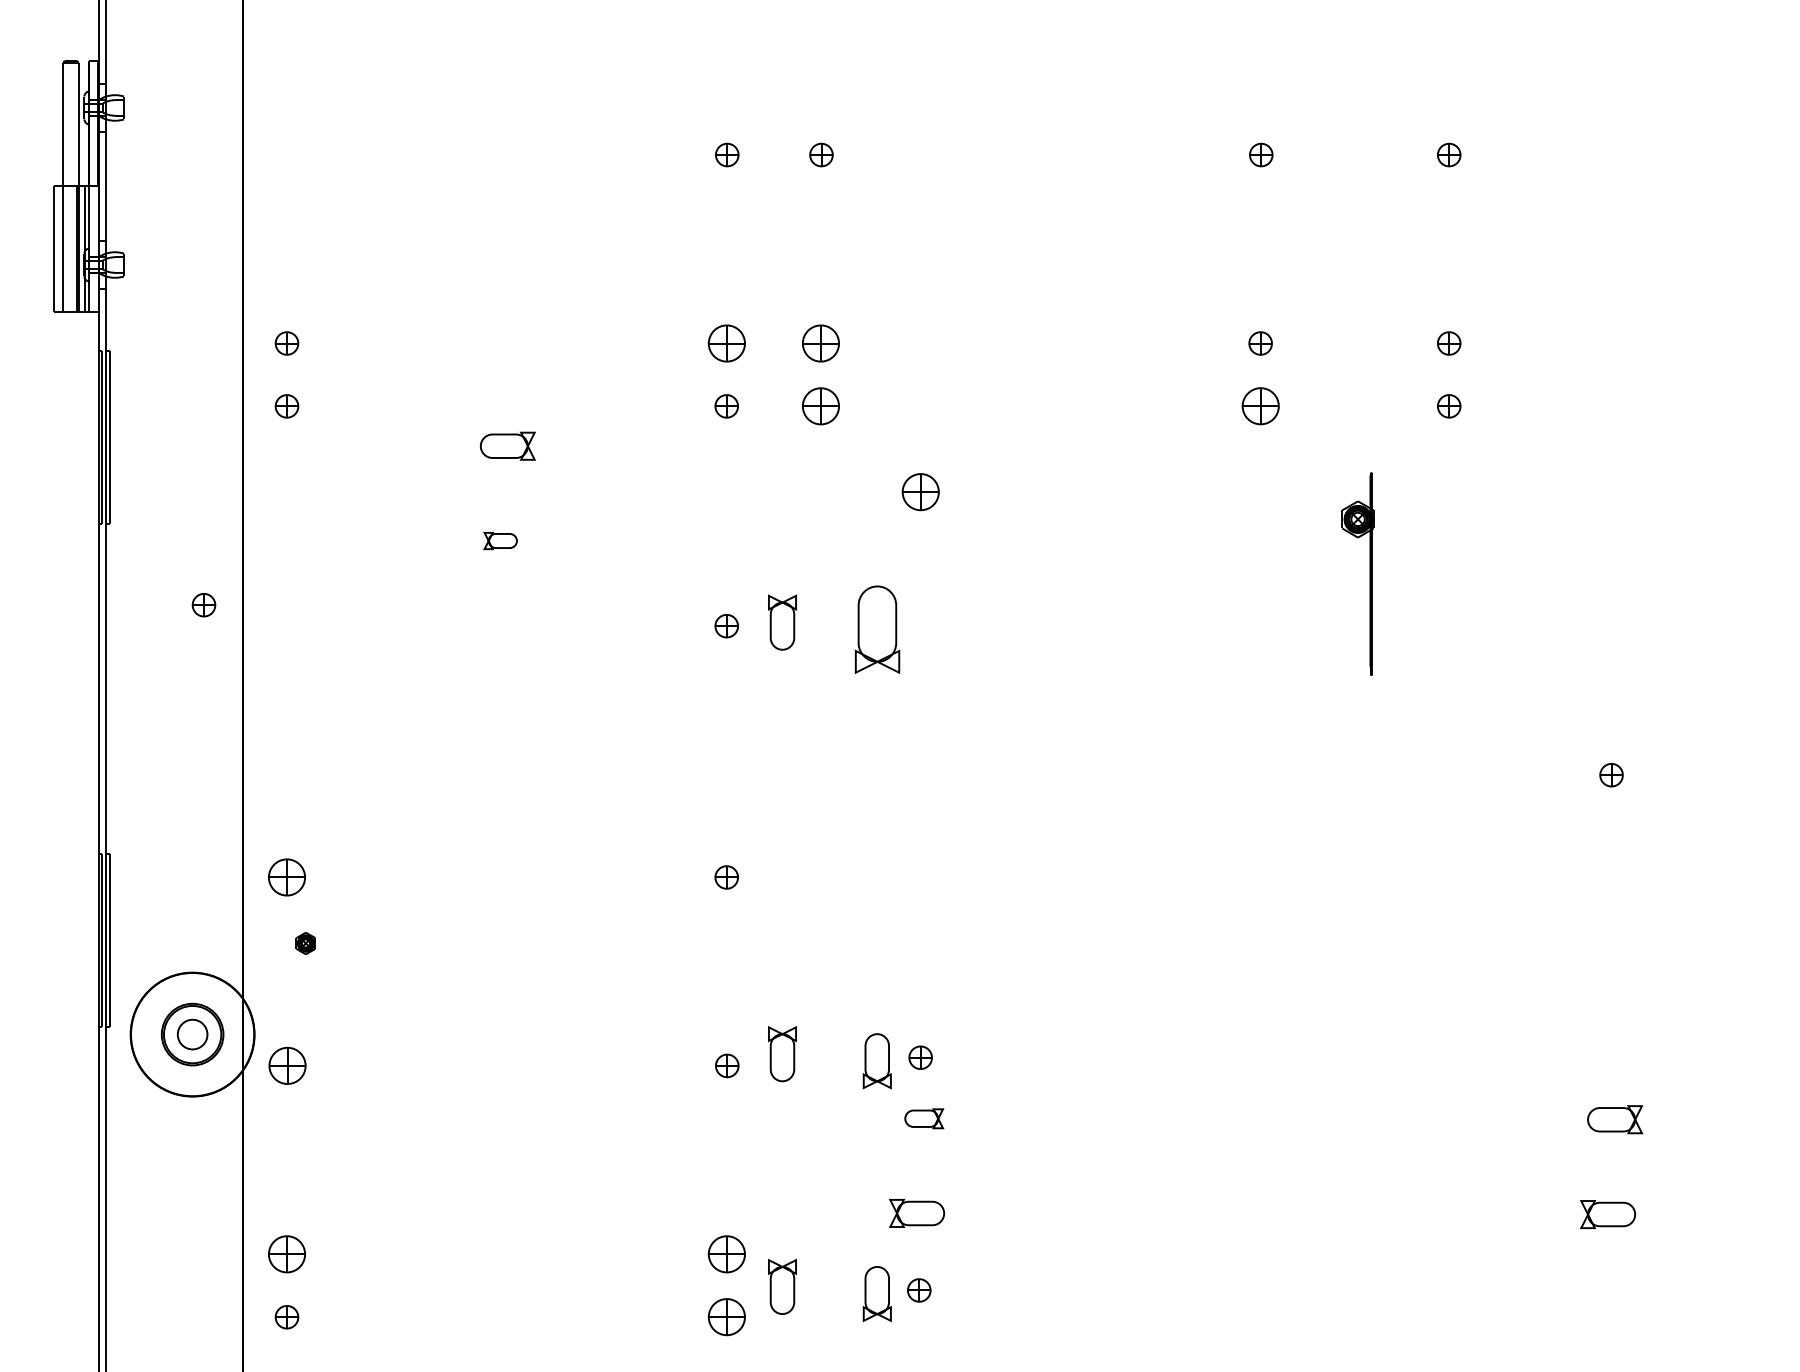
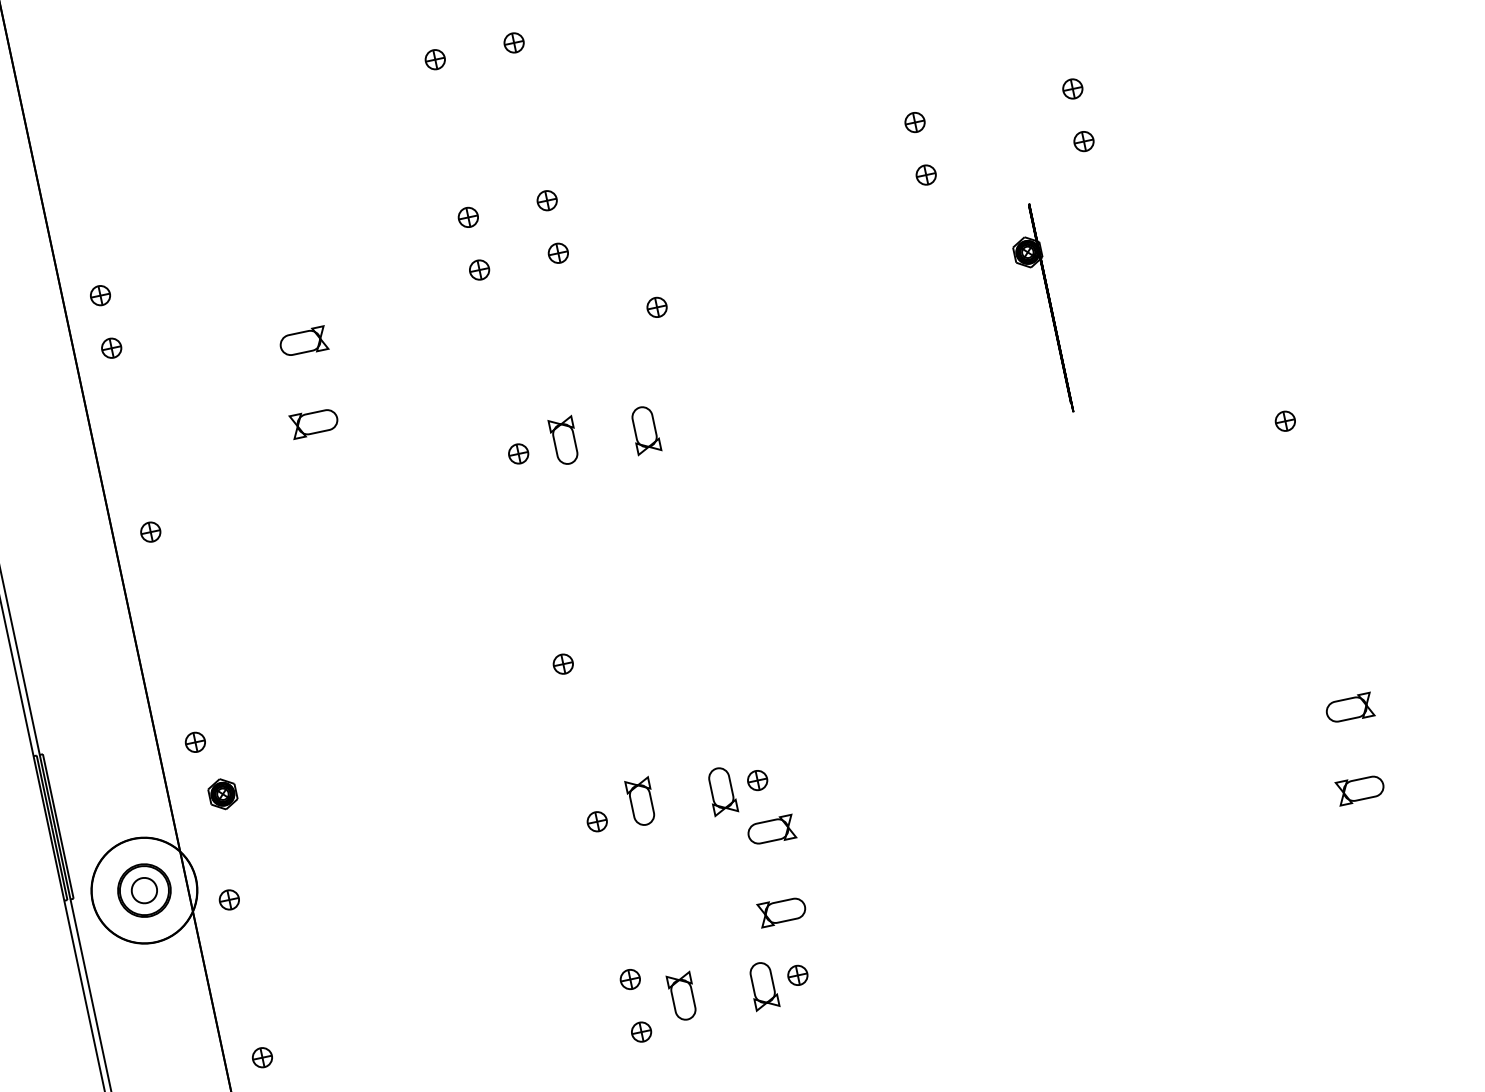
part: (726, 343) -> (468, 217), size x0.62
part: (820, 343) -> (546, 200), size x0.62
part: (820, 406) -> (558, 253), size x0.62
part: (1260, 406) -> (926, 175), size x0.62
part: (920, 492) -> (656, 307), size x0.62
part: (500, 540) -> (314, 422), size x1.67
part: (203, 605) -> (150, 532), moved
part: (876, 629) -> (644, 430), size x0.62
part: (286, 877) -> (195, 742), size x0.62
part: (305, 943) -> (222, 794), size x1.67
part: (287, 1065) -> (229, 899), size x0.62
part: (924, 1118) -> (771, 830), size x1.43
part: (286, 1254) -> (262, 1057), size x0.62
part: (726, 1254) -> (630, 979), size x0.62
part: (726, 1317) -> (641, 1032), size x0.62

